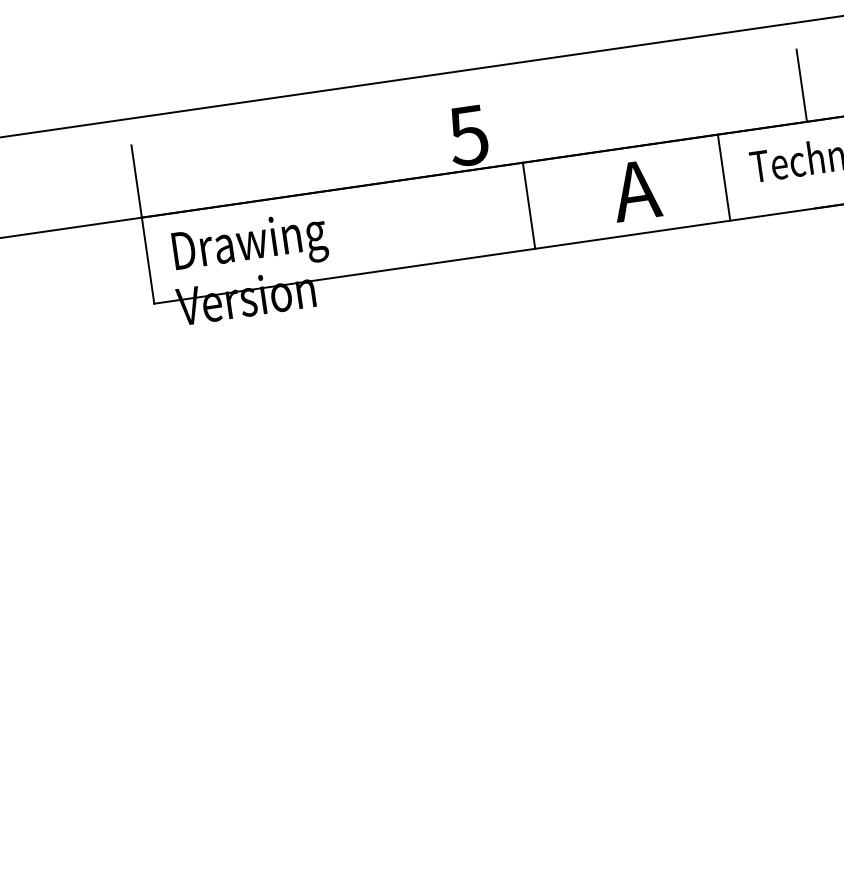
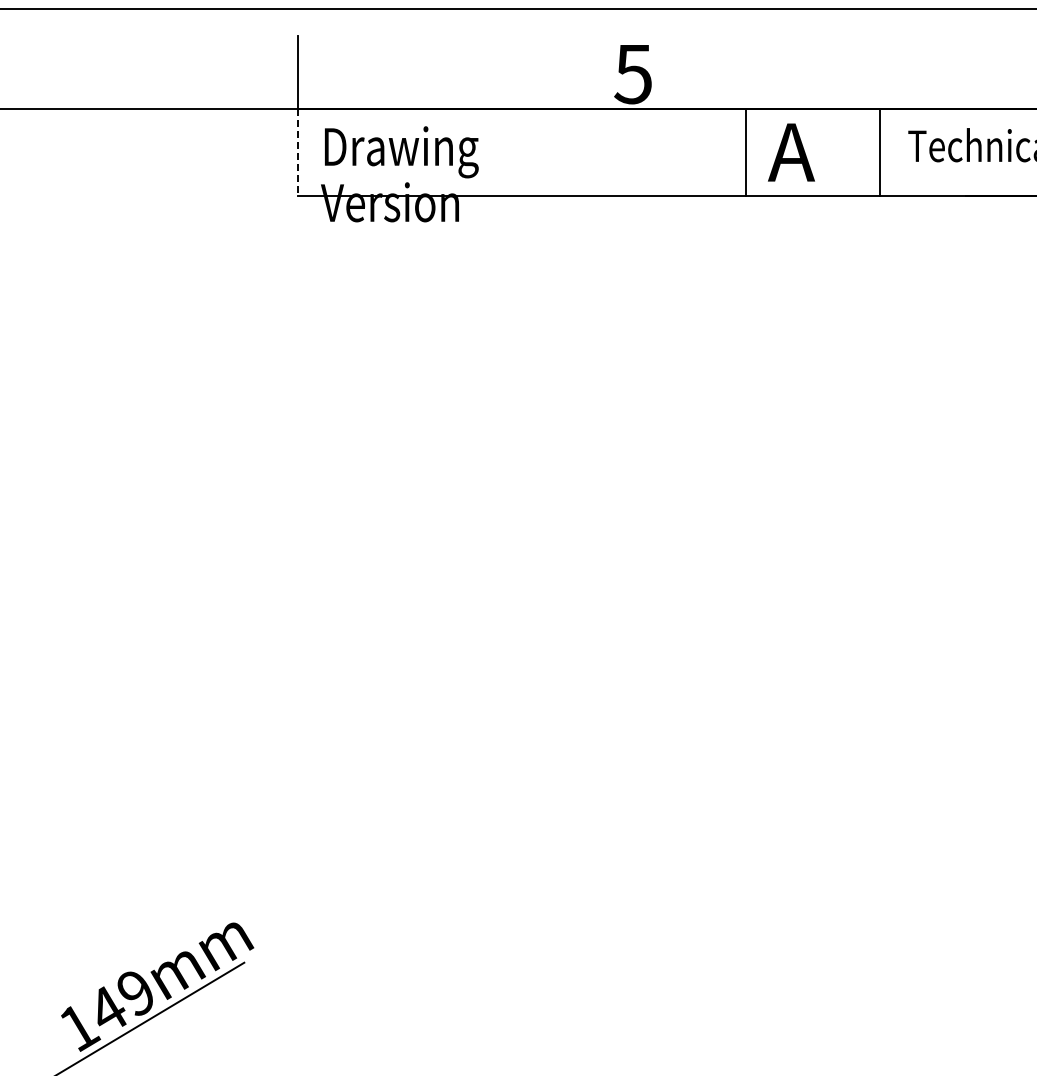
line: (801, 84) -> (970, 71), removed
line: (529, 205) -> (746, 151), moved
line: (148, 260) -> (298, 152), solid -> dashed

